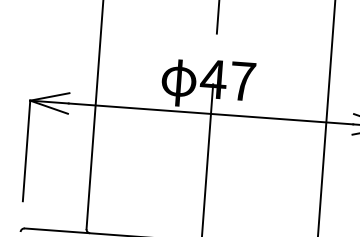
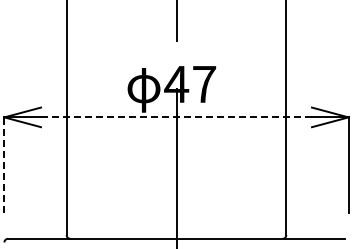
line: (210, 114) -> (176, 117), solid -> dashed
line: (26, 151) -> (4, 165), solid -> dashed

